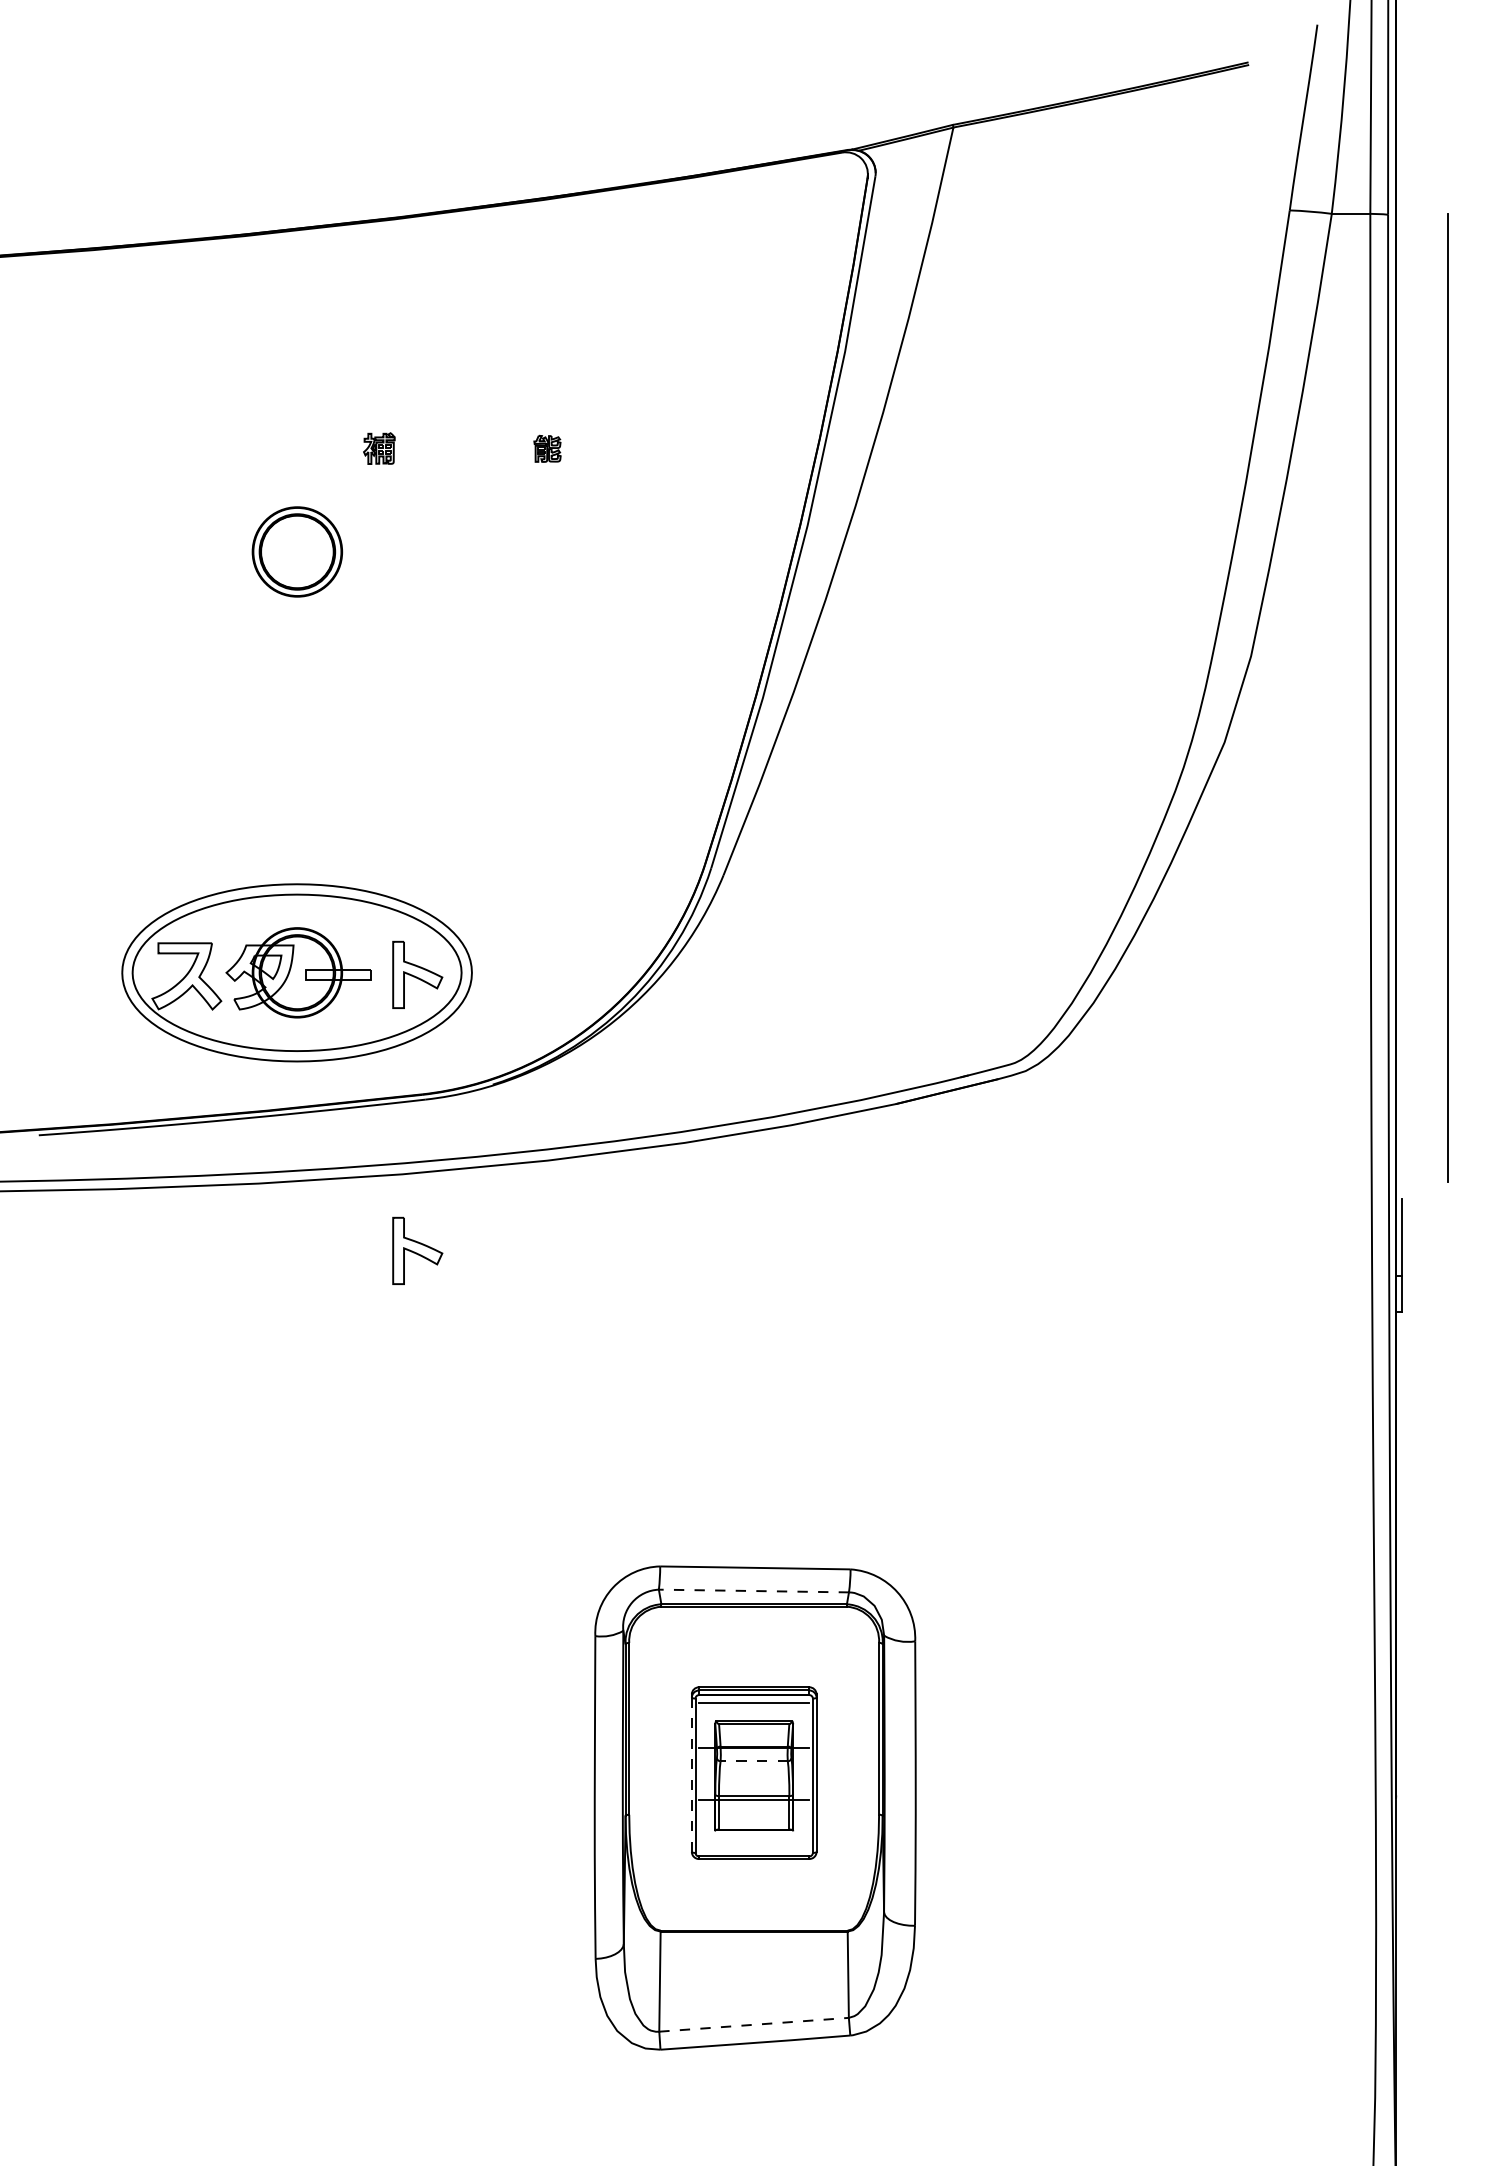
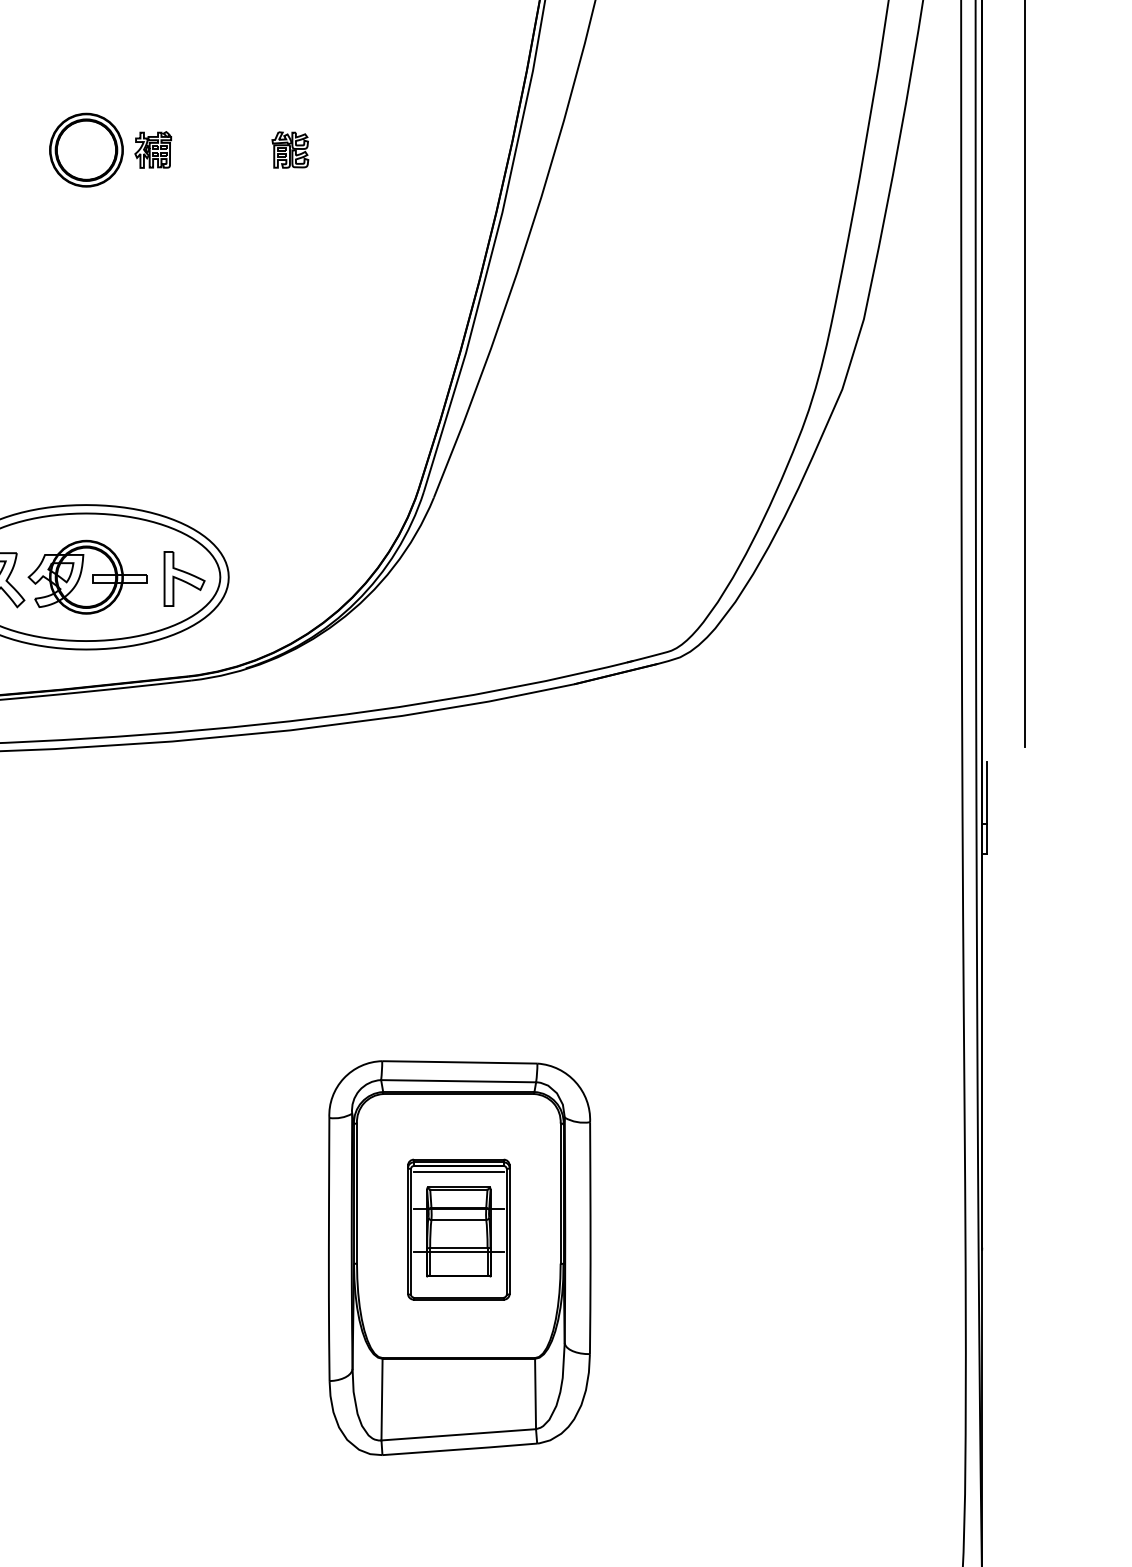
part: (379, 448) -> (153, 149), size x1.43
part: (547, 448) -> (290, 149), size x1.67
part: (297, 551) -> (86, 149), moved
part: (417, 1250) -> (184, 803), removed
line: (753, 1591) -> (458, 1081), dashed -> solid
line: (754, 1761) -> (459, 1220), dashed -> solid
line: (691, 1774) -> (407, 1230), dashed -> solid
line: (754, 2024) -> (459, 1434), dashed -> solid

